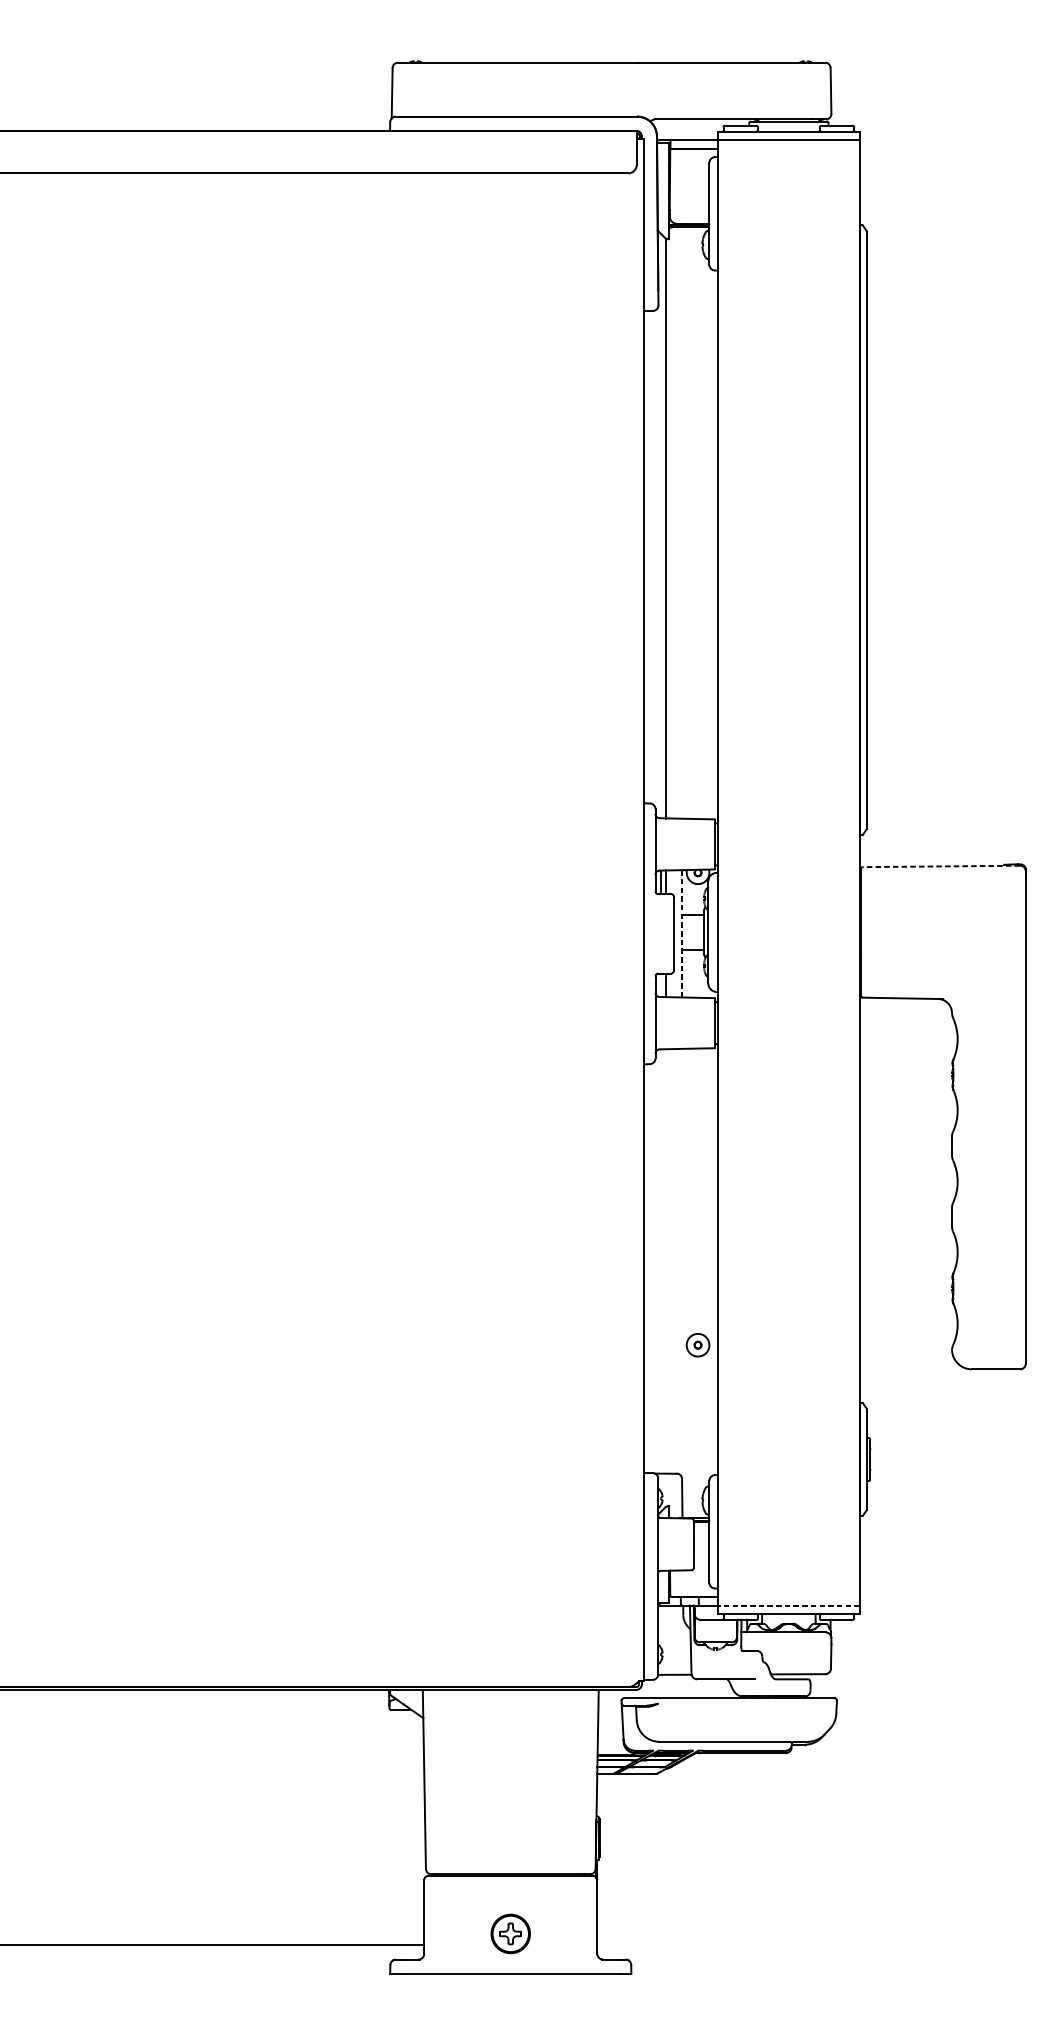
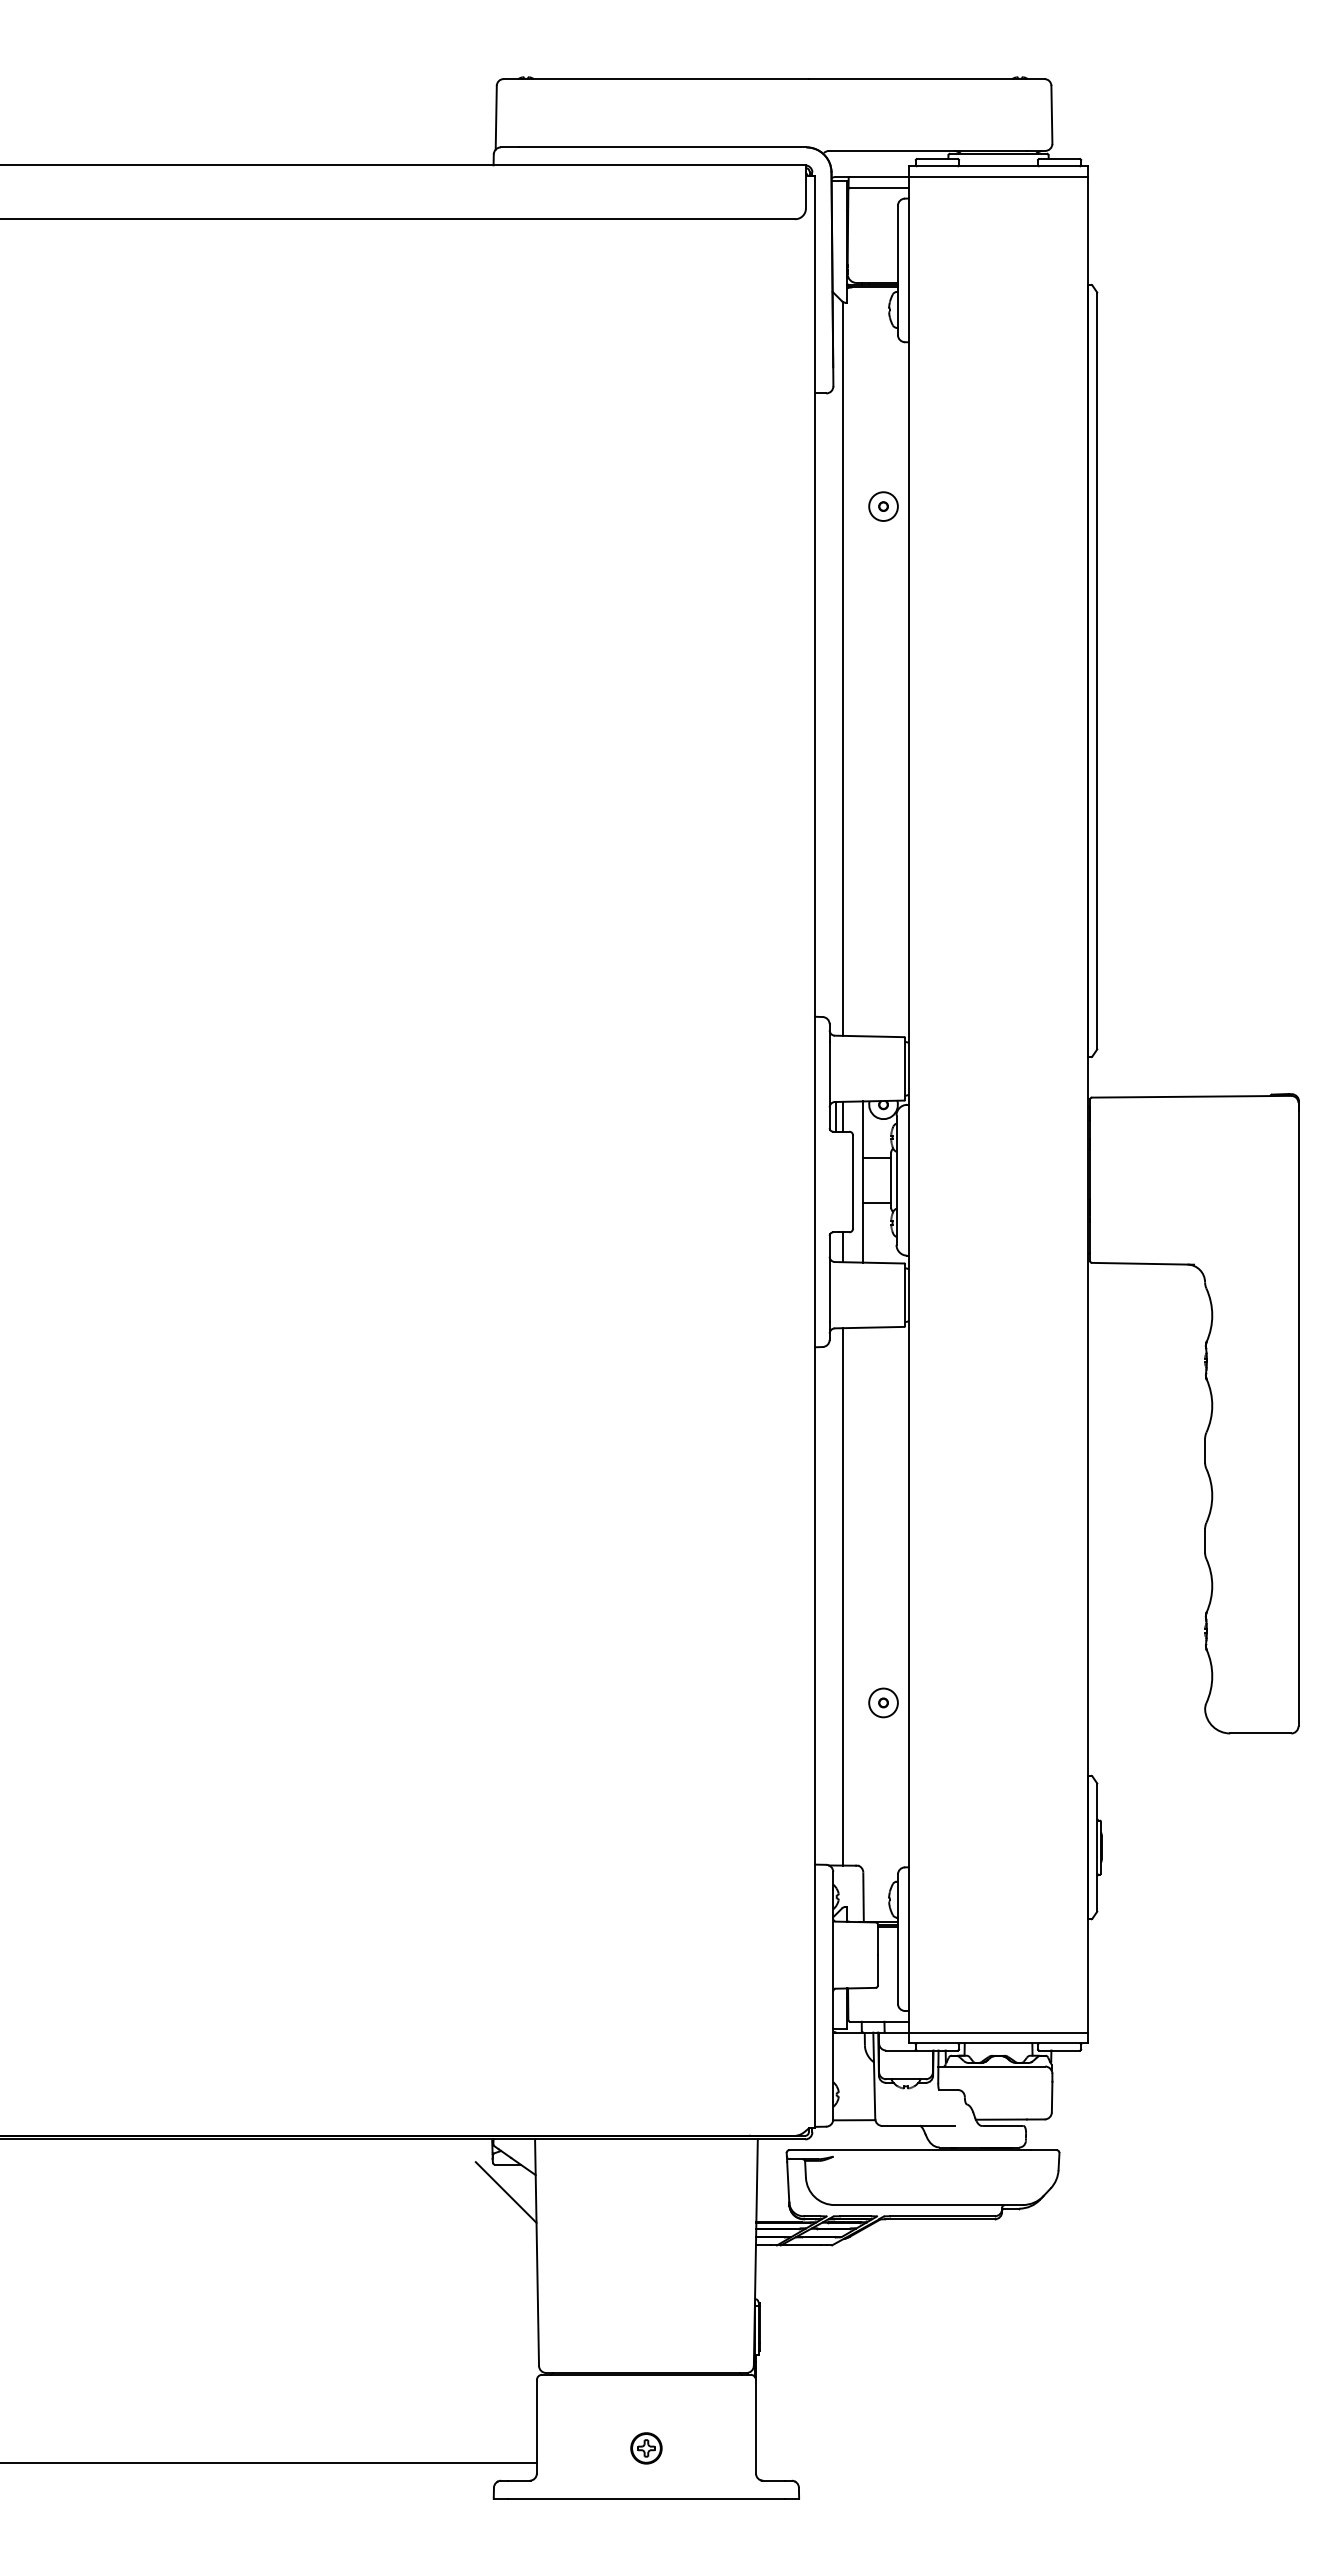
part: (698, 400) -> (883, 506), added
line: (941, 866) -> (1191, 1096), dashed -> solid
line: (682, 934) -> (863, 1182), dashed -> solid
line: (665, 1261) -> (842, 1596), added
line: (788, 1605) -> (998, 2032), dashed -> solid
line: (399, 1731) -> (505, 2192), added
part: (510, 1934) -> (646, 2448), size x0.62

